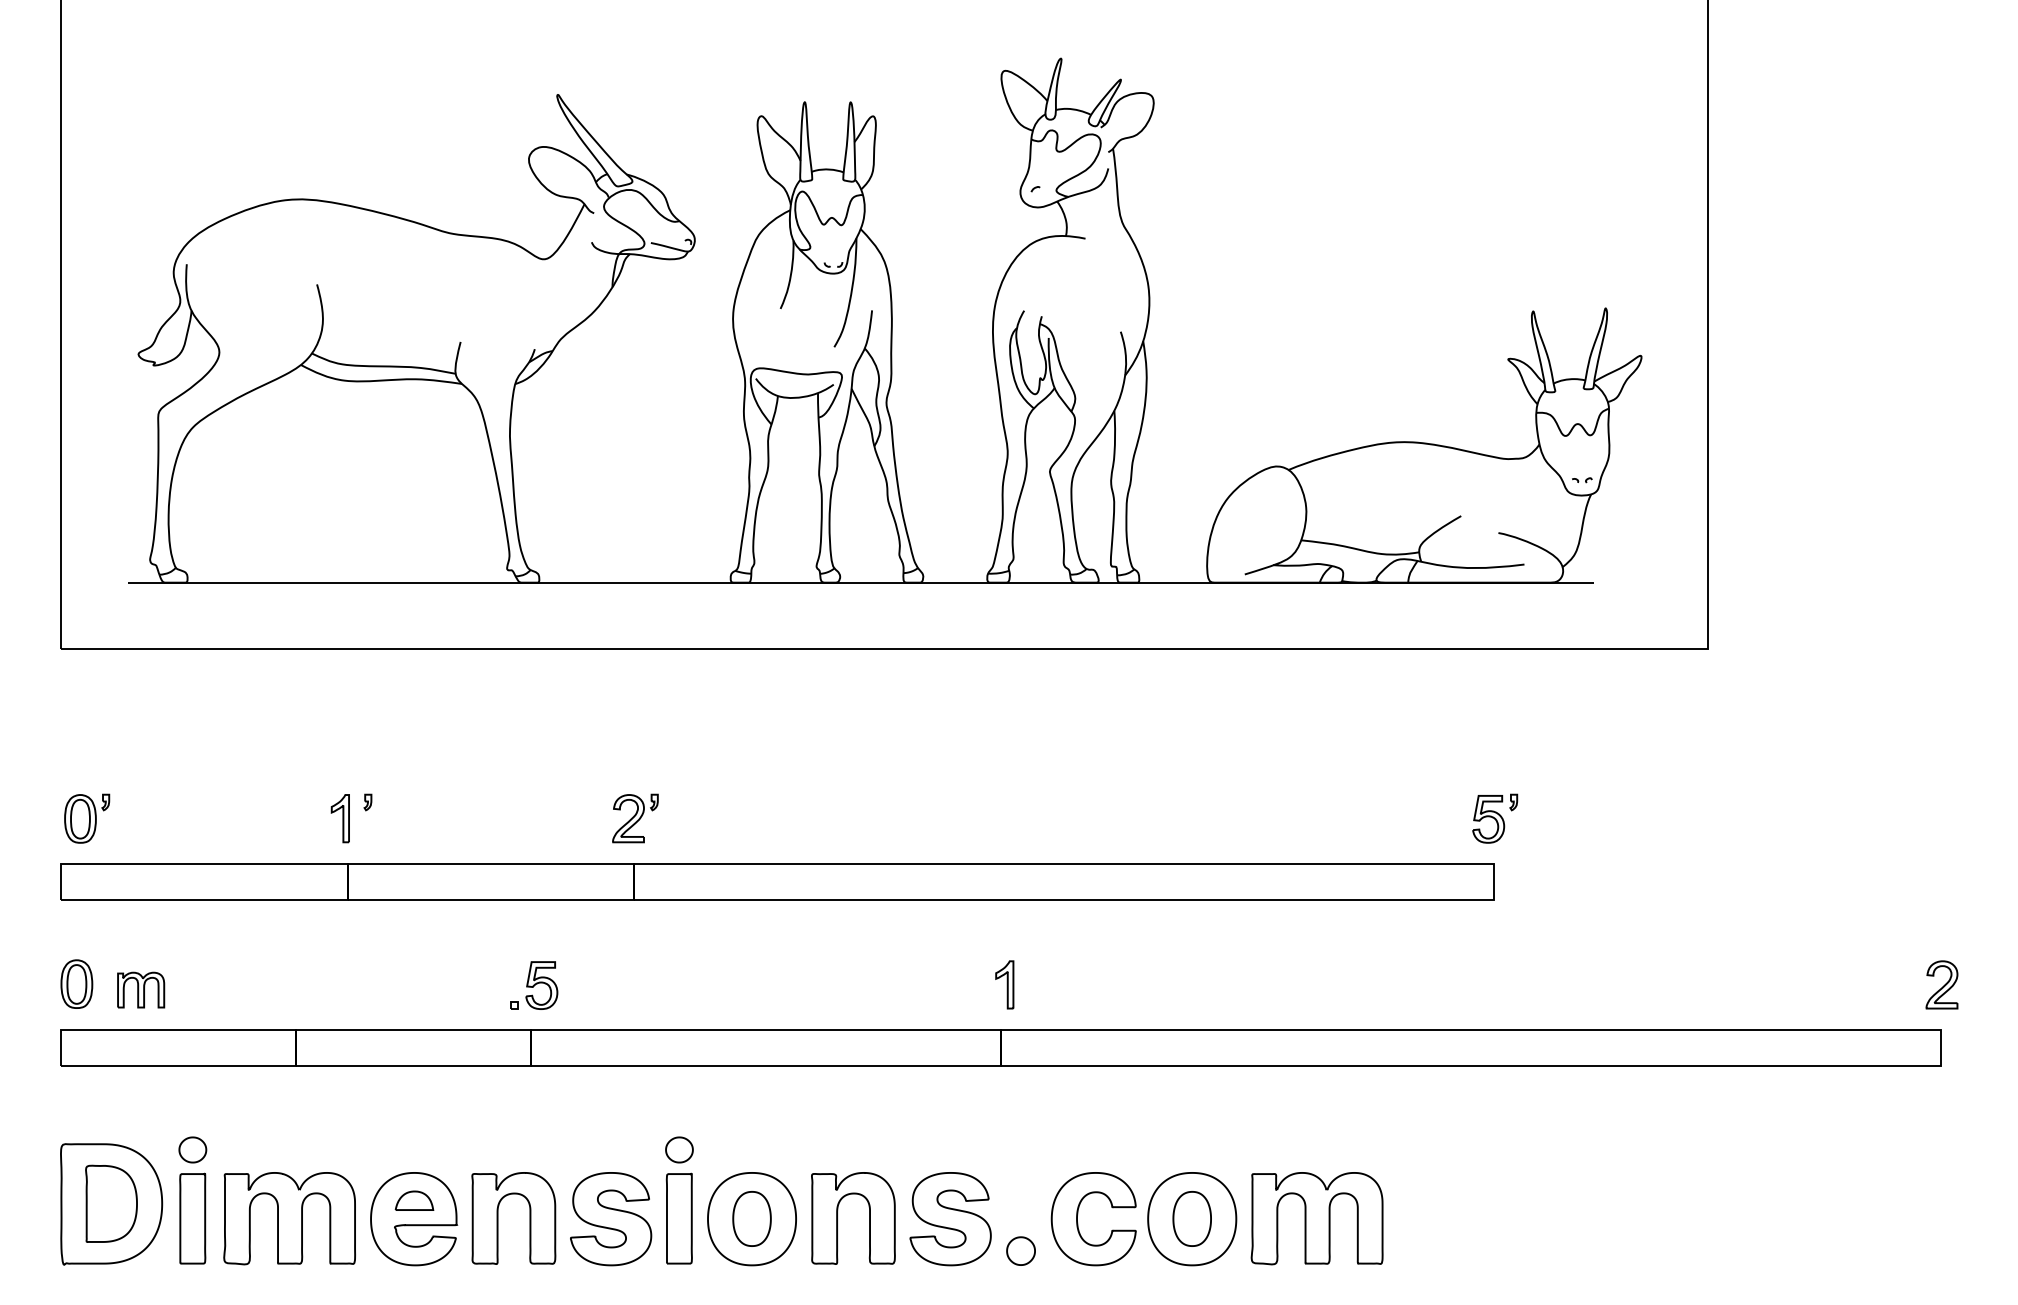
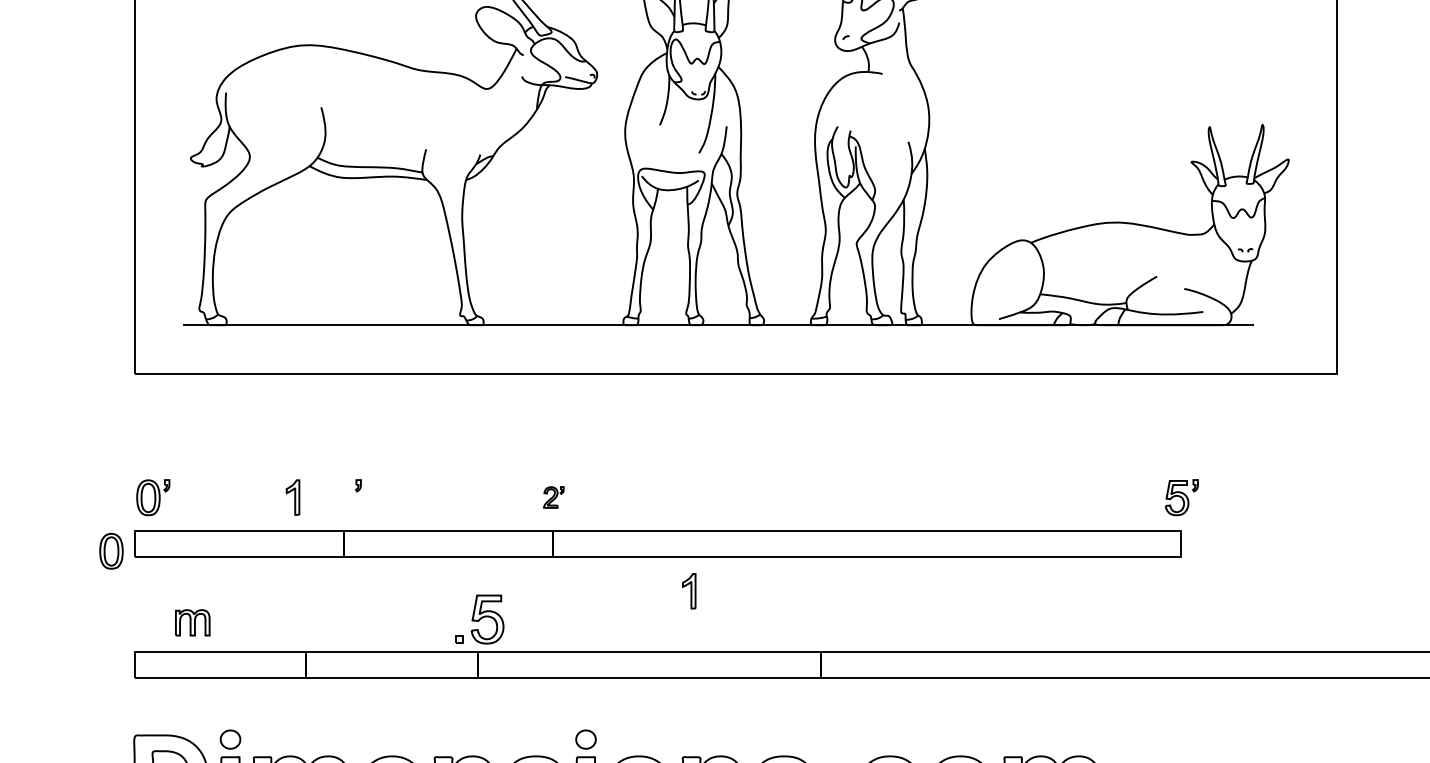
part: (339, 818) -> (292, 497), moved
part: (635, 818) -> (553, 497), size x0.6
part: (76, 983) -> (111, 550), moved
part: (1004, 984) -> (689, 590), moved
part: (534, 985) -> (480, 619), size x1.4

